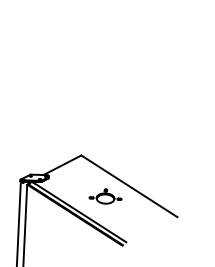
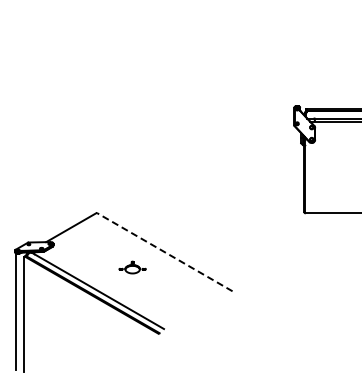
line: (129, 186) -> (164, 252), solid -> dashed
part: (105, 196) -> (132, 267), size x0.6

